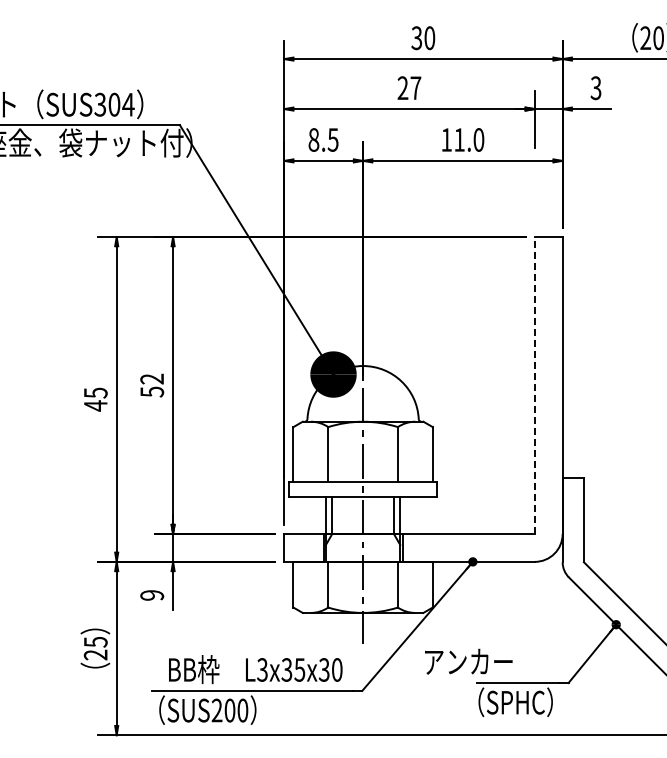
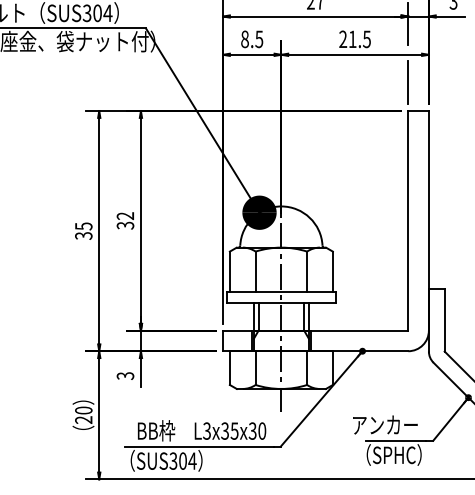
text: (462, 139) -> (354, 39), 11.0 -> 21.5
line: (534, 198) -> (408, 82), added
line: (534, 385) -> (408, 220), dashed -> solid
text: (151, 391) -> (124, 225), 52 -> 32
text: (95, 405) -> (83, 235), 45 -> 35
text: (152, 595) -> (125, 376), 9 -> 3
text: (95, 641) -> (83, 410), 25 -> 20
text: (468, 661) -> (385, 424), moved
text: (229, 710) -> (182, 461), SUS200 -> SUS304

